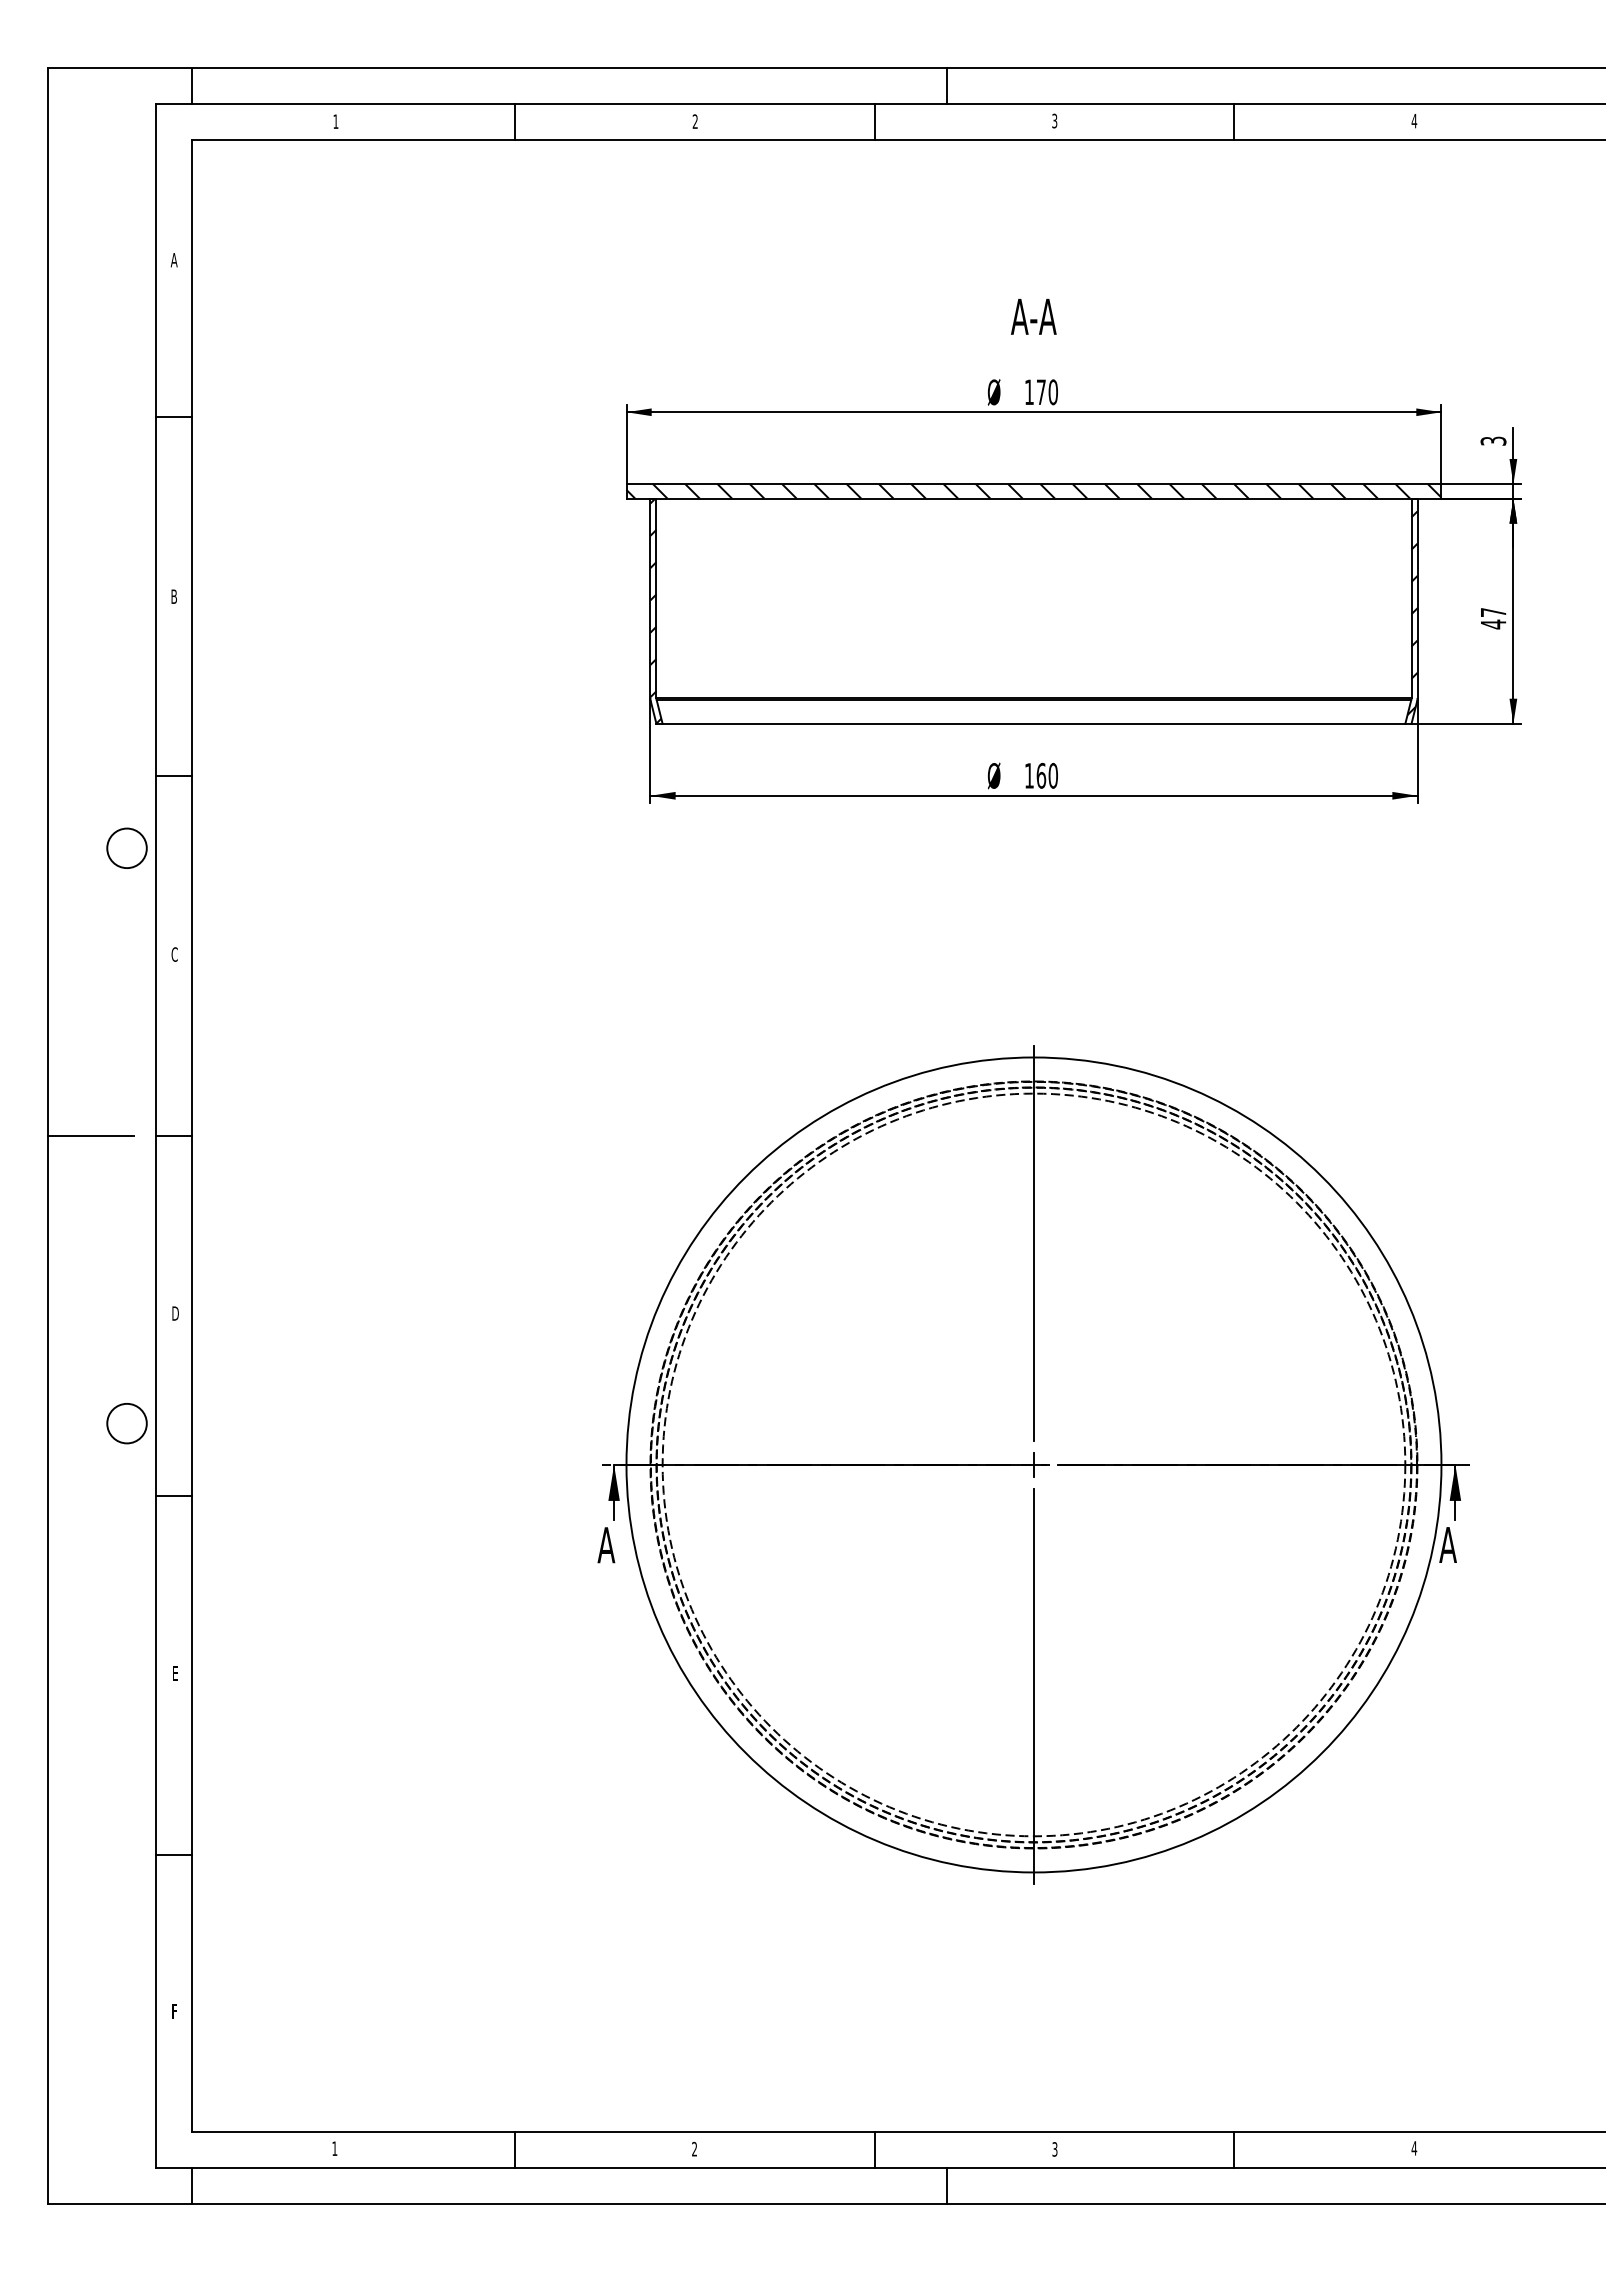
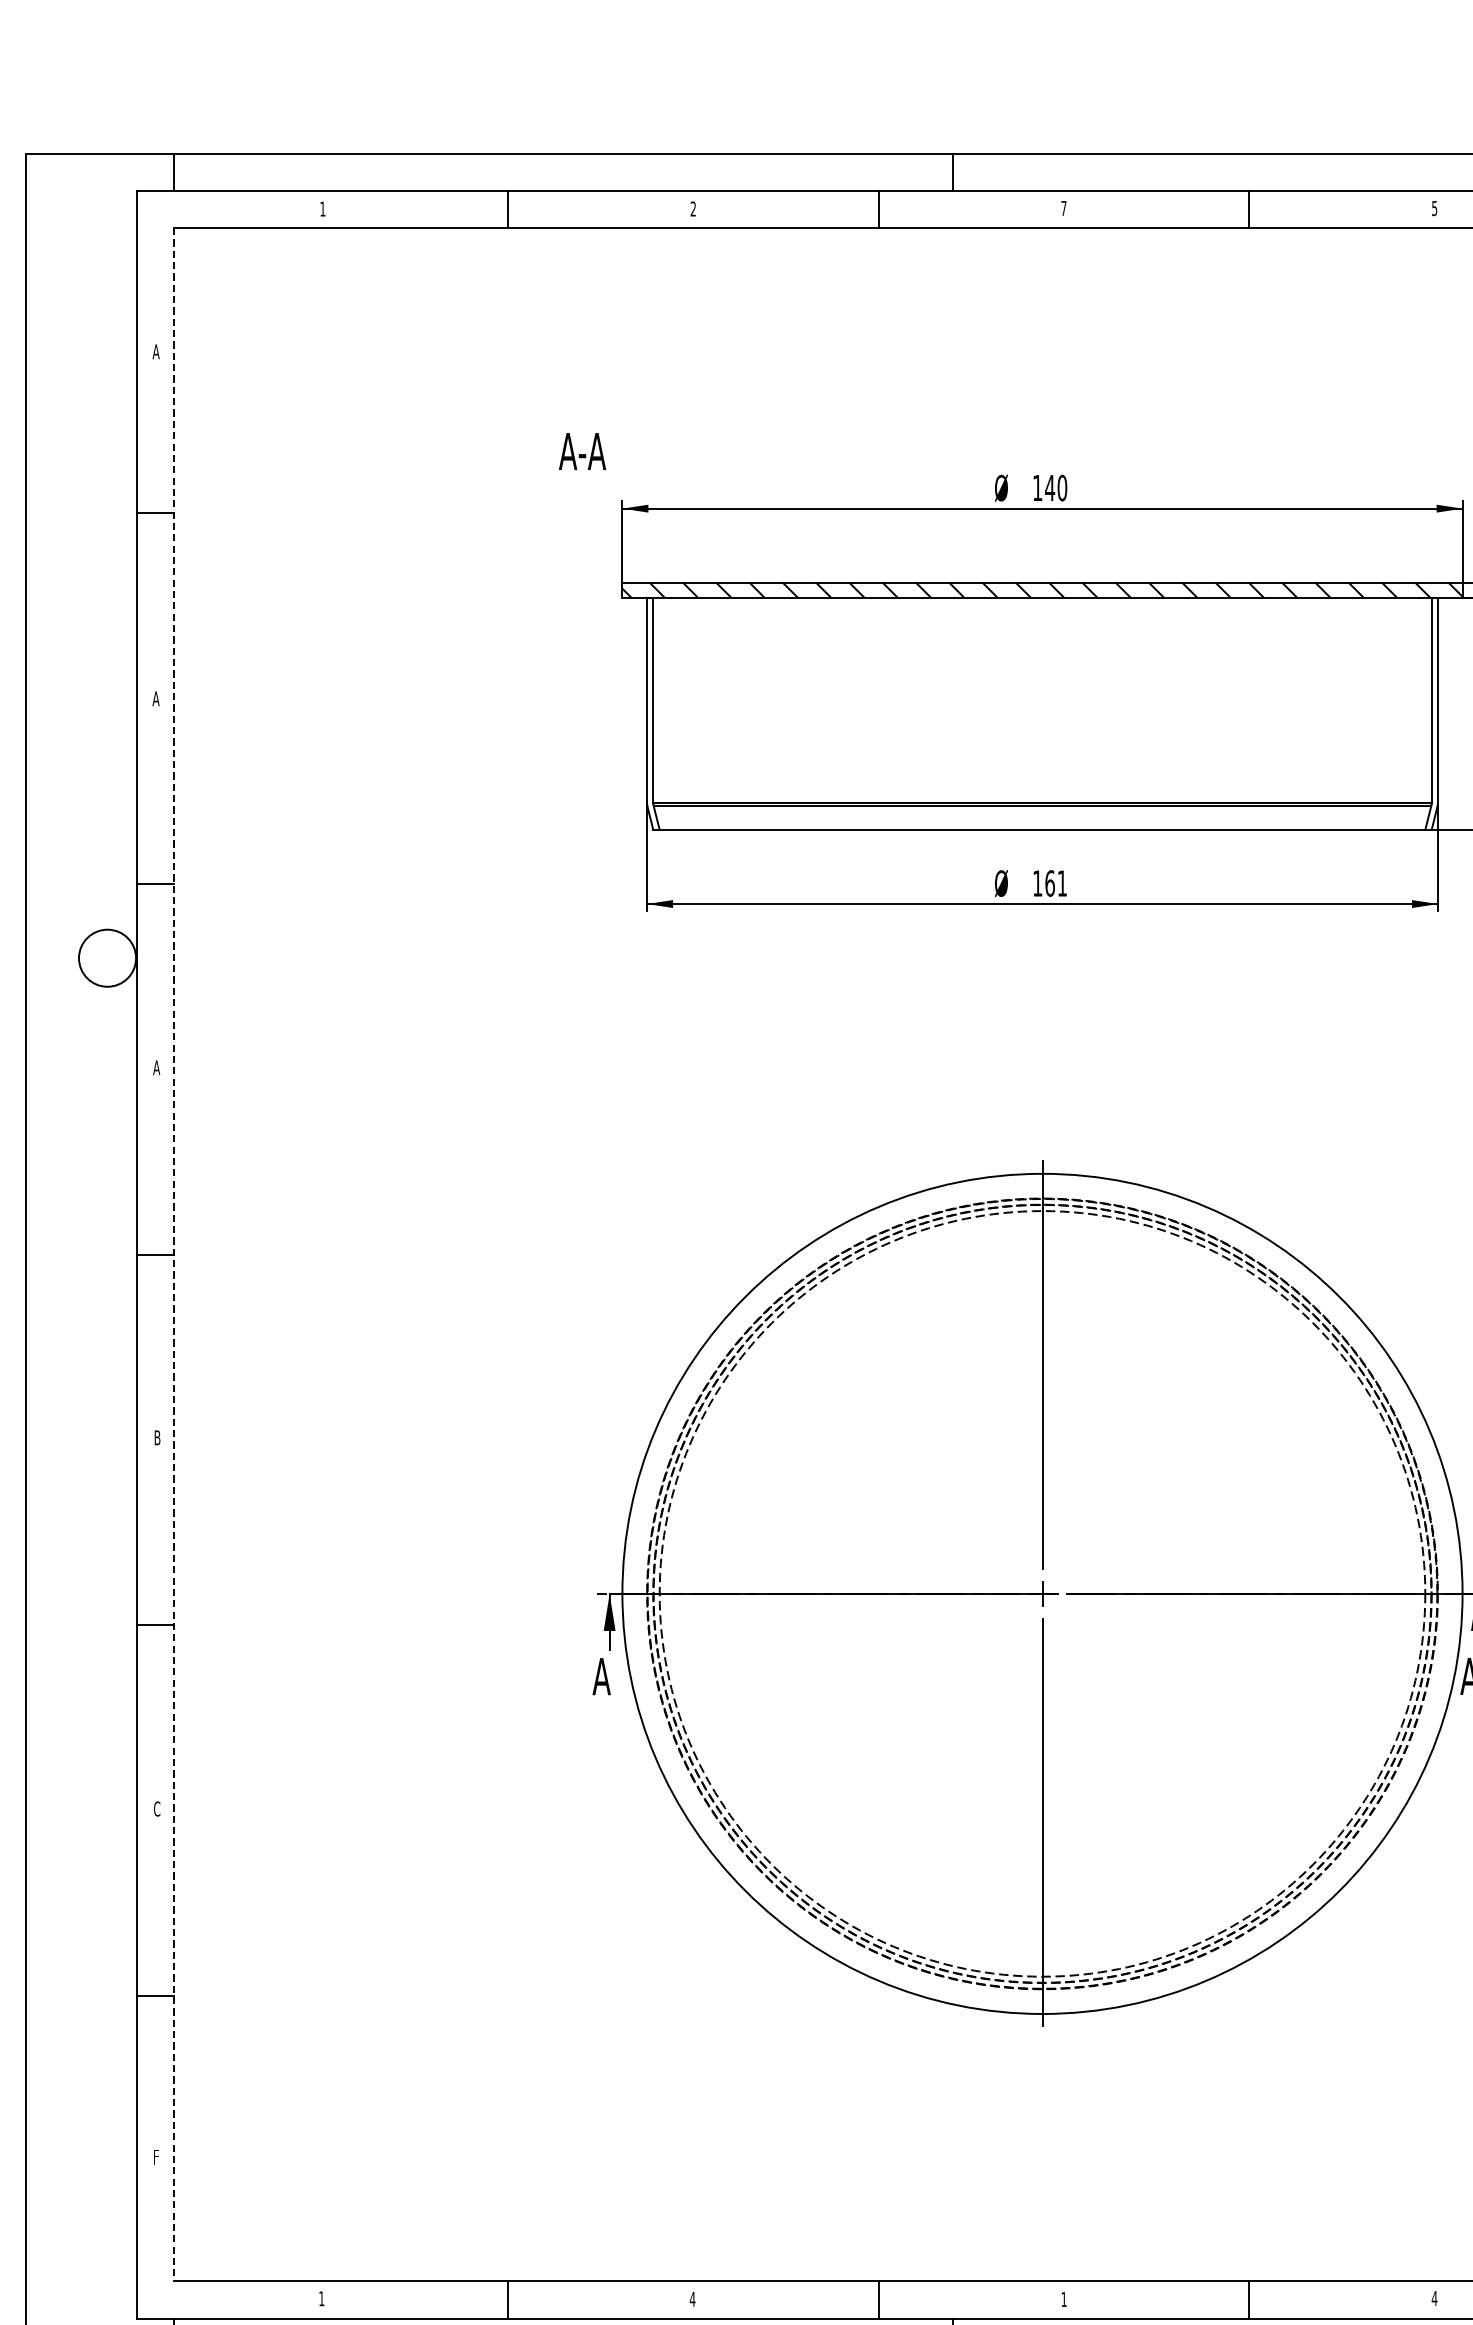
text: (1054, 120) -> (1063, 207), 3 -> 7
text: (1414, 121) -> (1434, 208), 4 -> 5
text: (1033, 316) -> (582, 451), moved
text: (1041, 391) -> (1050, 487), 170 -> 140
text: (173, 596) -> (155, 698), B -> A
hatch: (655, 610) -> (652, 713), removed
hatch: (1412, 613) -> (1432, 716), removed
text: (1052, 775) -> (1061, 883), 160 -> 161
circle: (126, 848) -> (106, 958), size x1.4
text: (174, 954) -> (156, 1067), C -> A
line: (90, 1136) -> (69, 1255), removed
line: (191, 1136) -> (173, 1255), solid -> dashed
text: (175, 1313) -> (157, 1437), D -> B
circle: (126, 1423) -> (106, 1551), removed
text: (175, 1673) -> (157, 1808), E -> C
text: (694, 2148) -> (692, 2298), 2 -> 4
text: (1054, 2149) -> (1063, 2299), 3 -> 1

